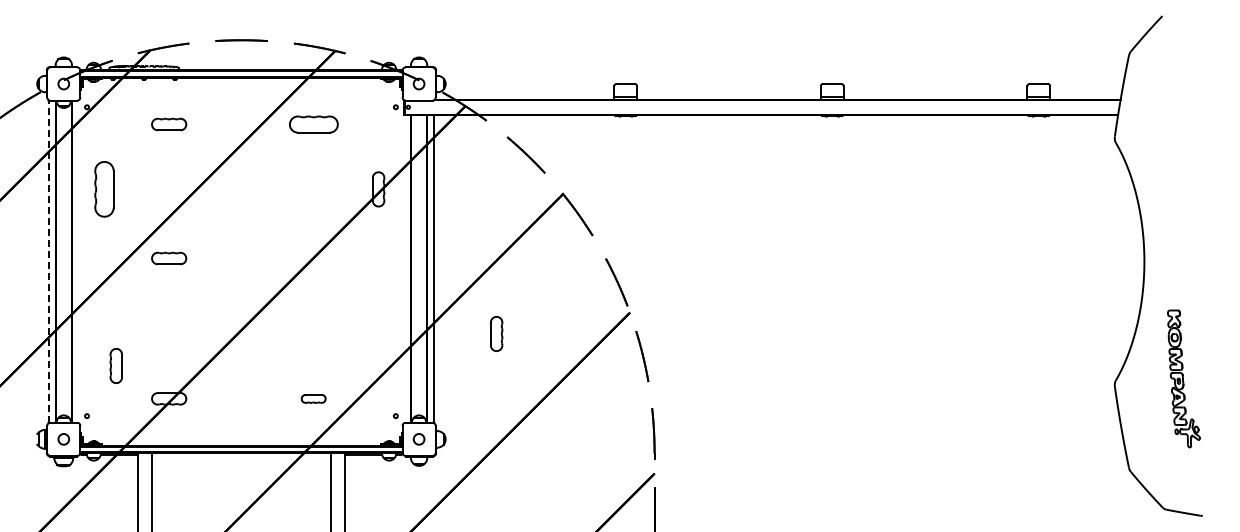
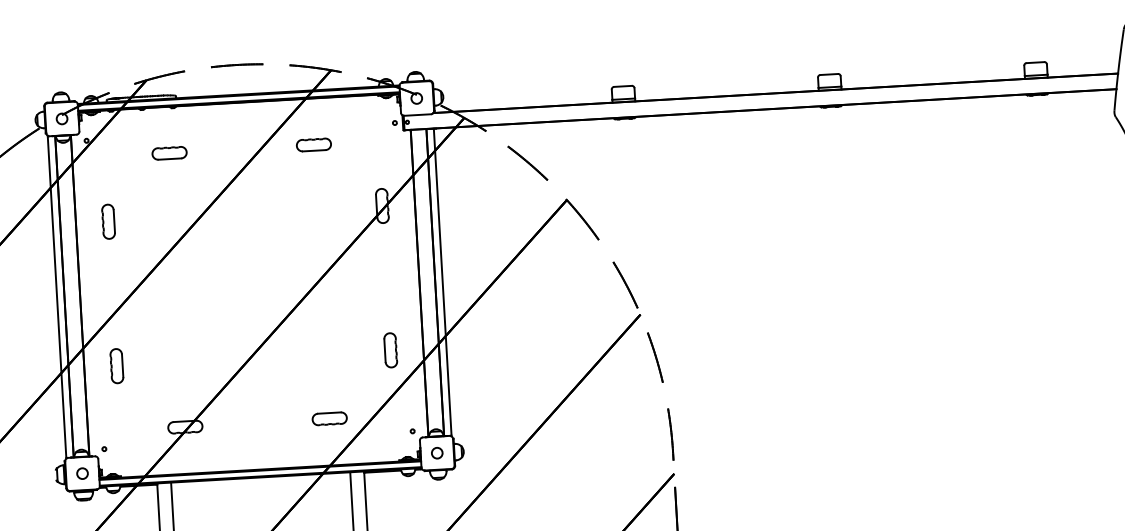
part: (313, 124) -> (313, 144), size x0.71
part: (103, 189) -> (107, 221), size x0.62
part: (169, 258) -> (177, 287), removed
line: (48, 261) -> (57, 296), dashed -> solid
part: (496, 333) -> (390, 349), moved
part: (115, 365) -> (116, 365), moved
part: (313, 398) -> (329, 418), size x1.43

